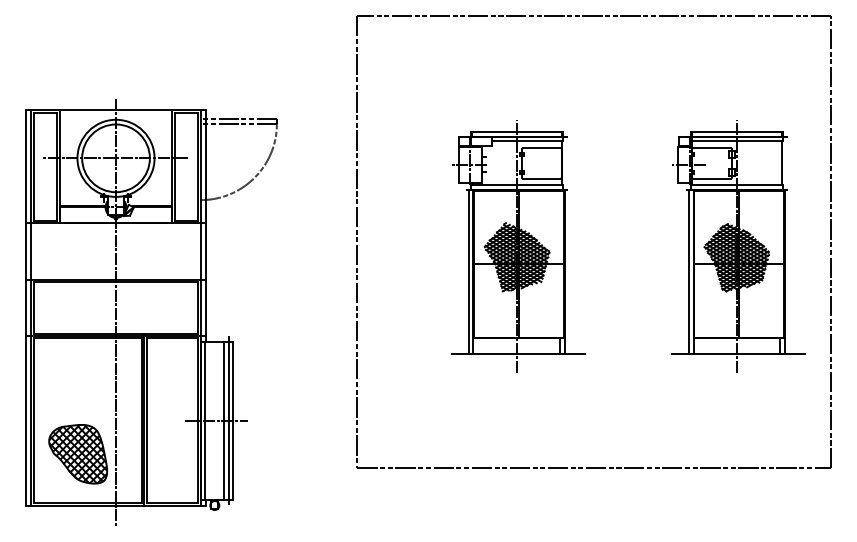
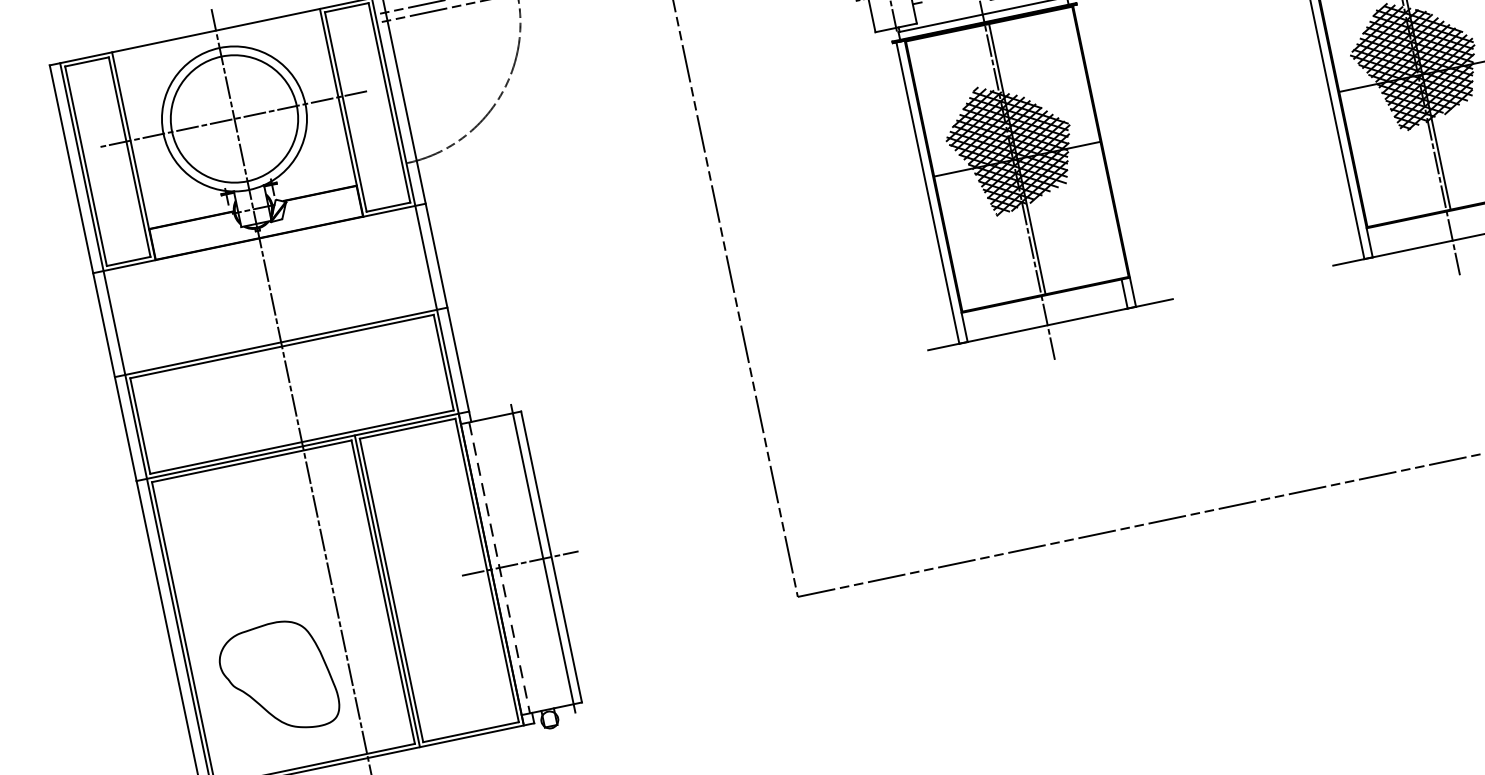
line: (224, 420) -> (534, 559), removed
line: (205, 421) -> (500, 568), solid -> dashed
hatch: (78, 453) -> (278, 676), removed

